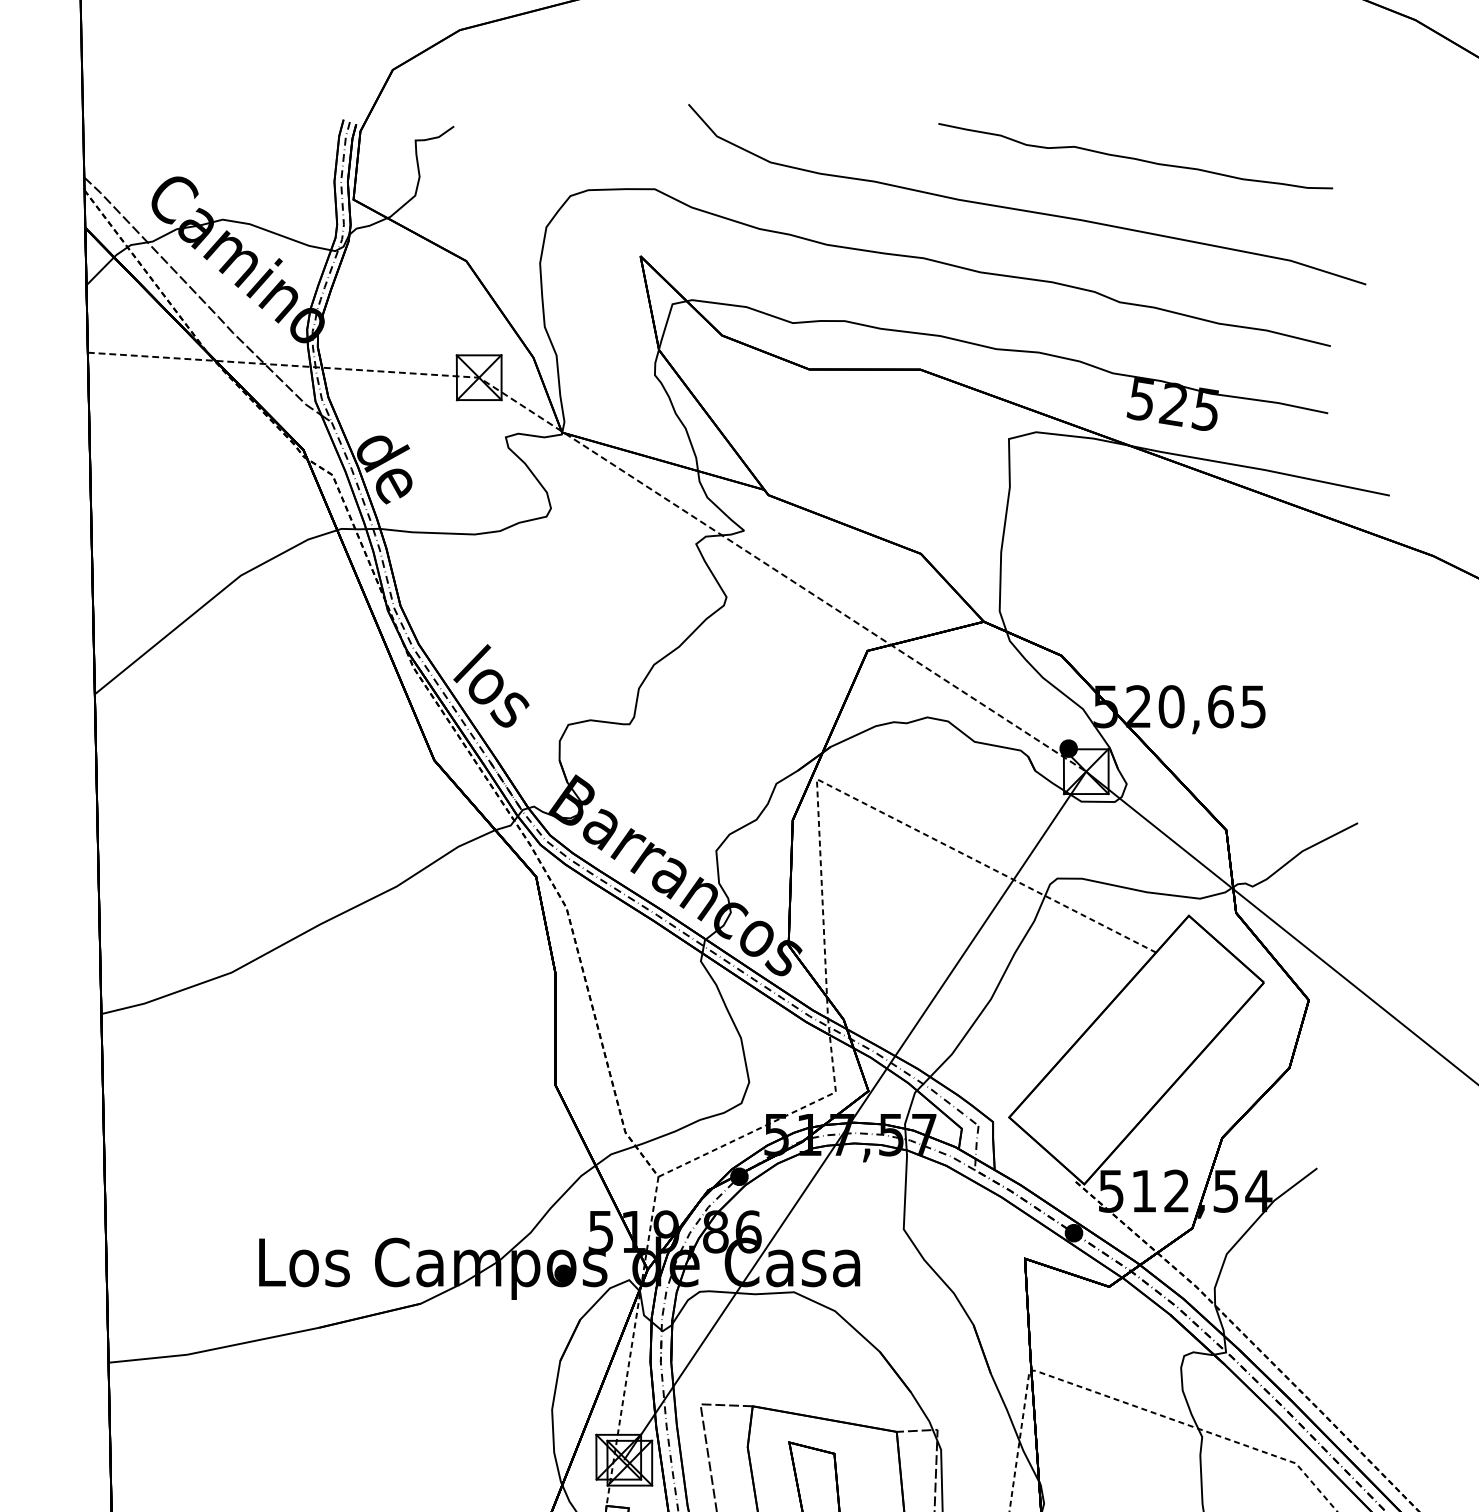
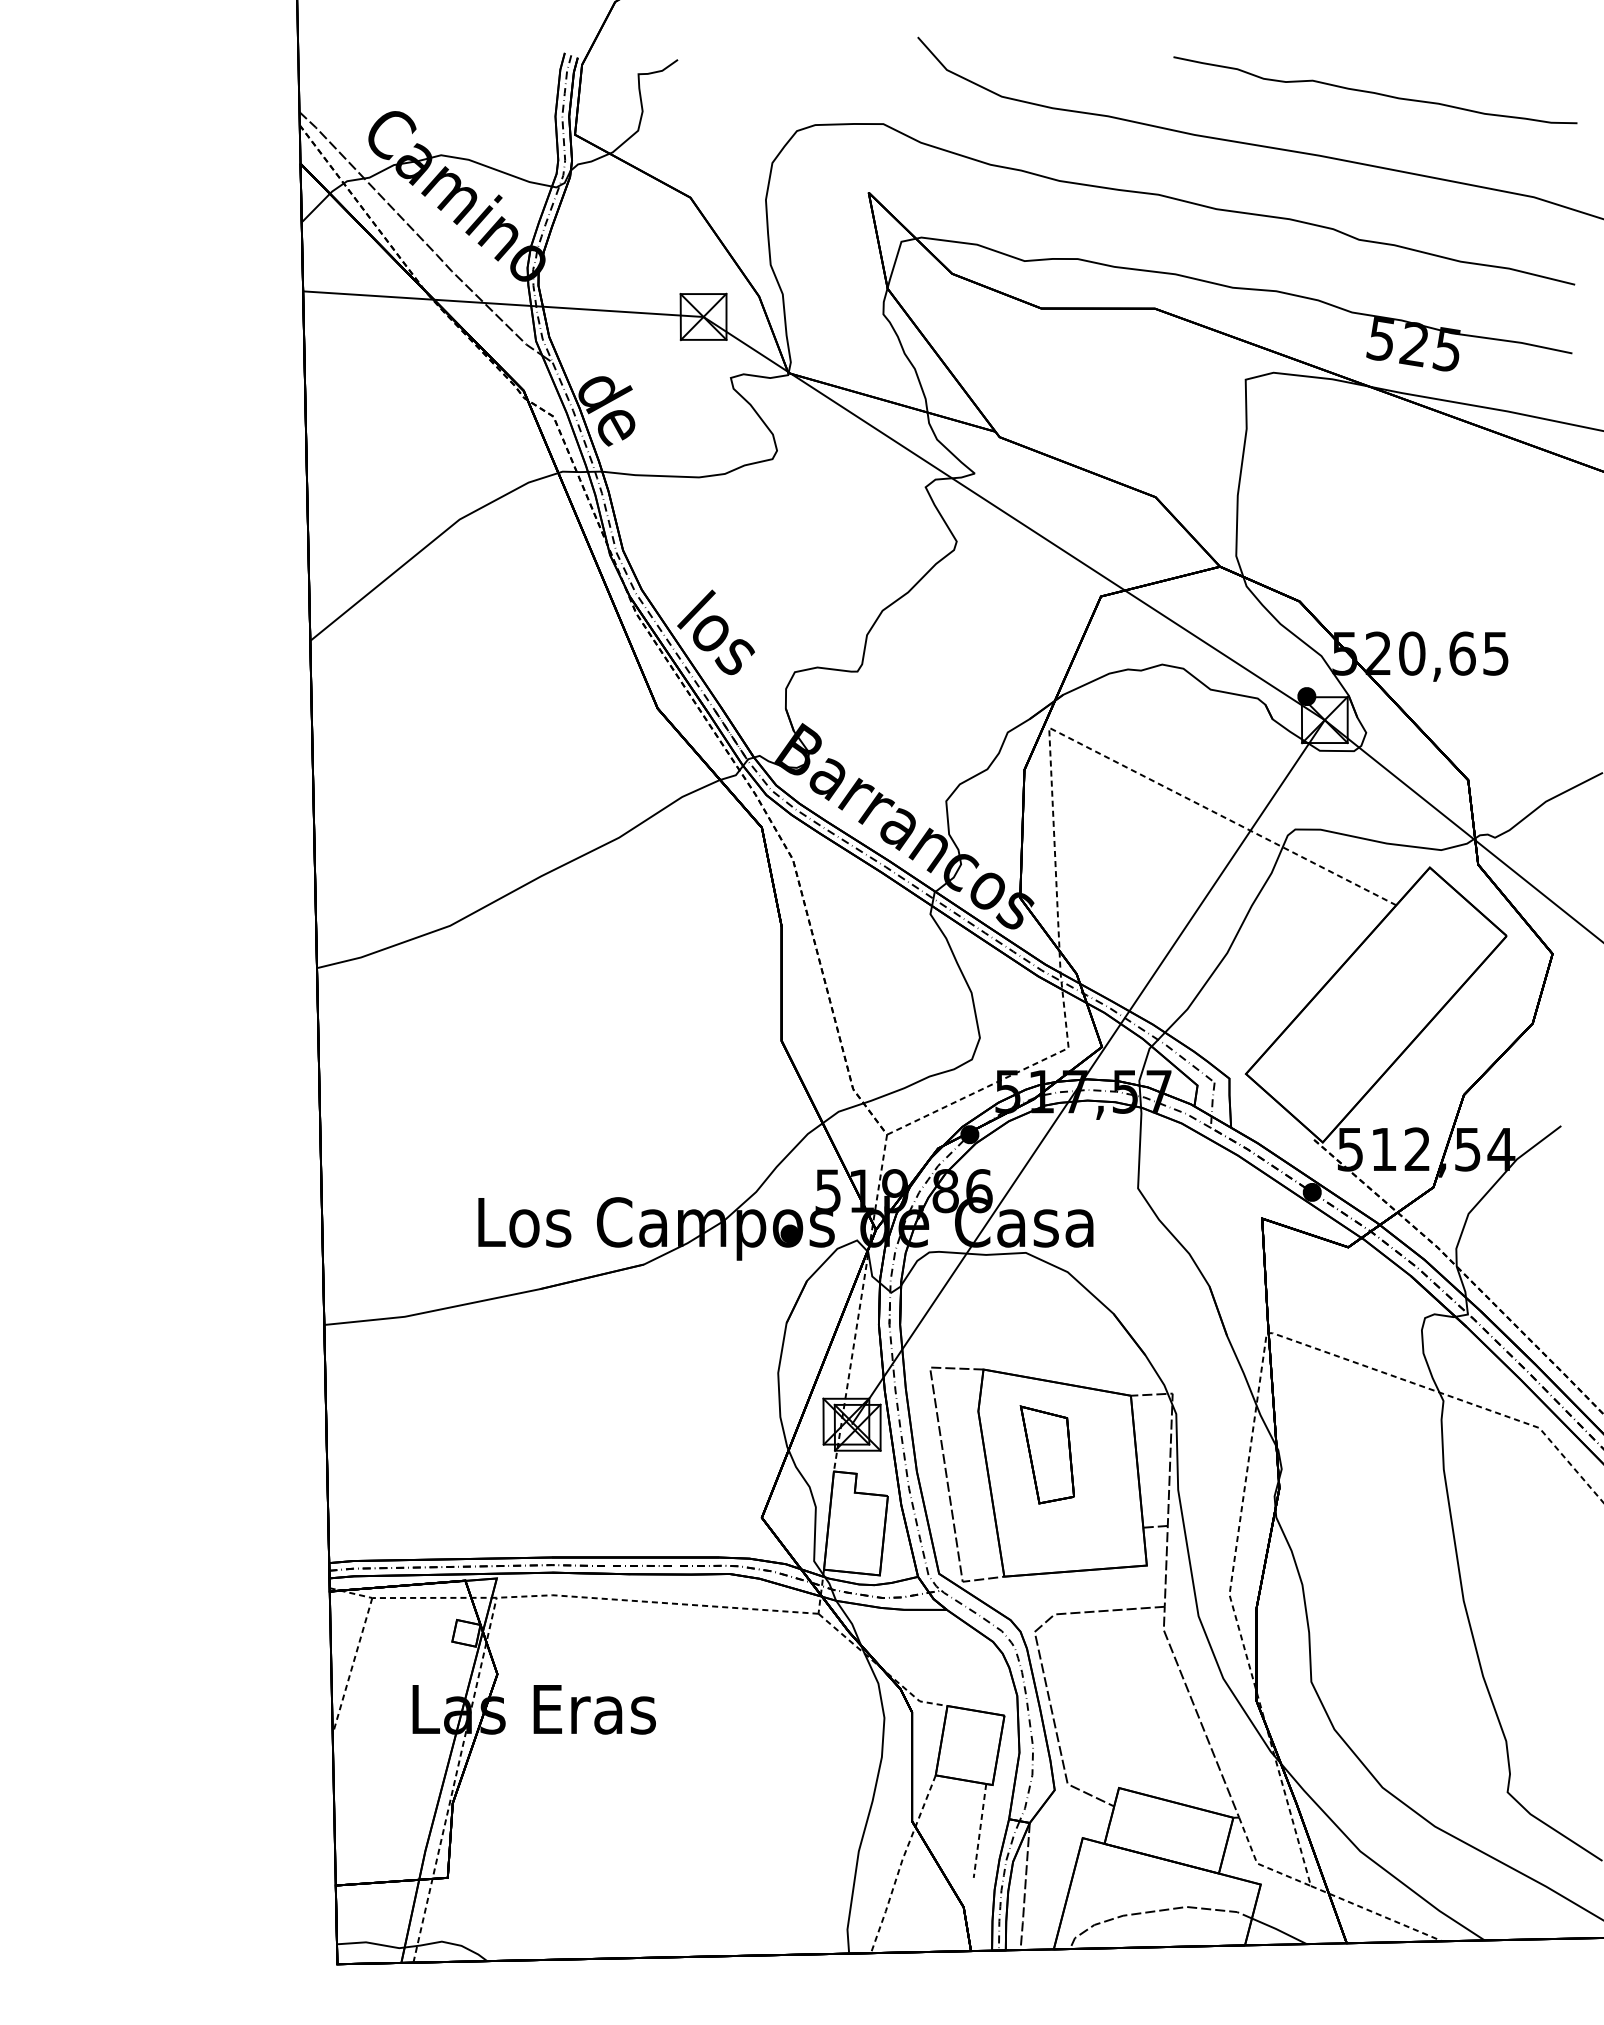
line: (617, 467) -> (845, 408), dashed -> solid

